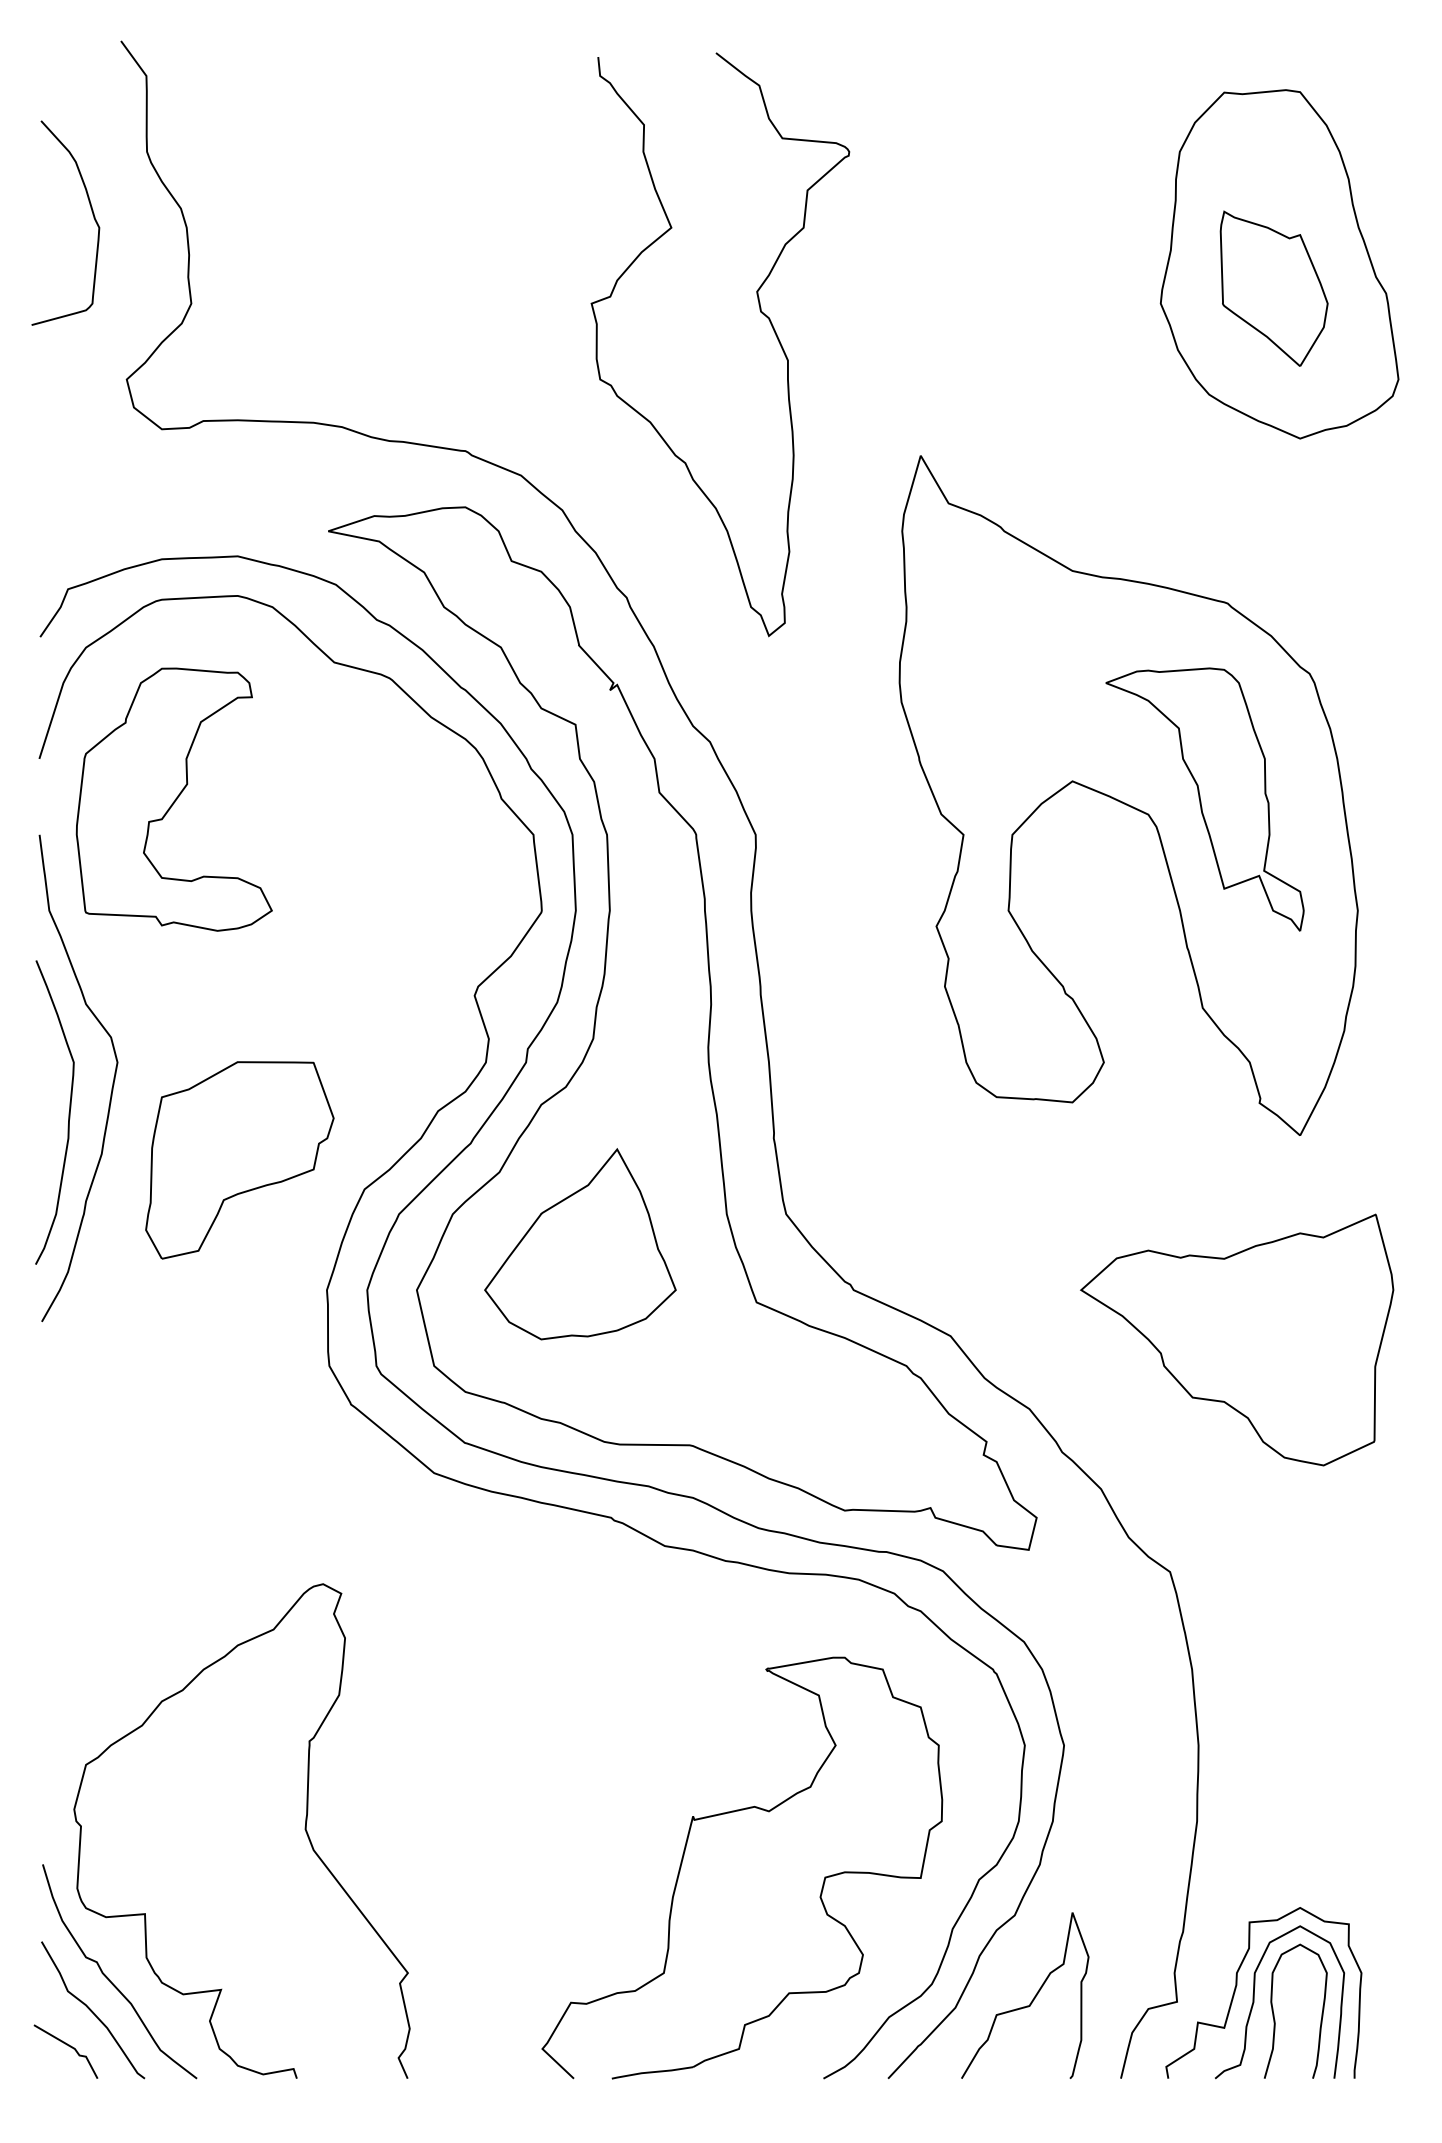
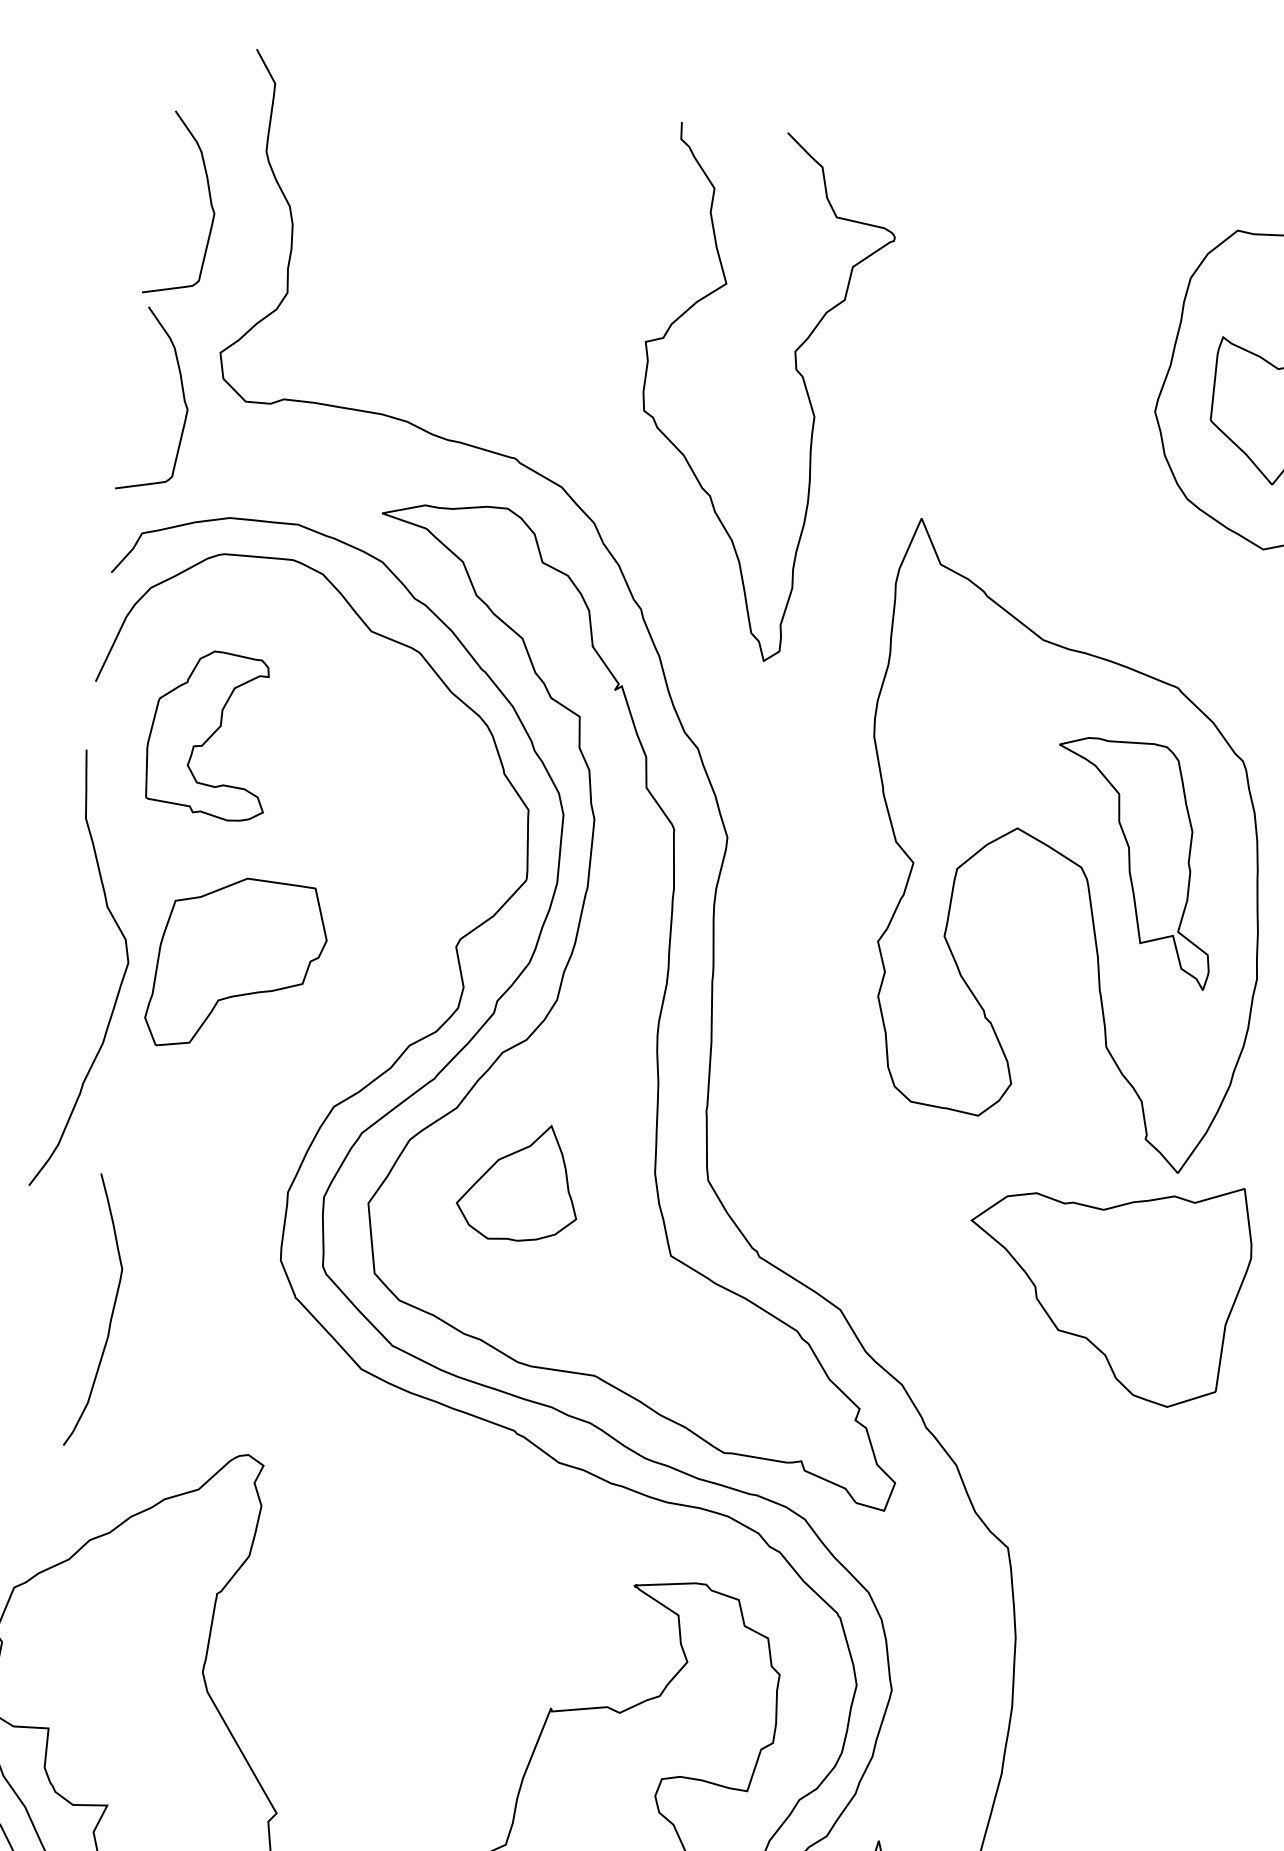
curve: (92, 433) -> (183, 396), added
part: (173, 799) -> (210, 734), size x0.7
curve: (68, 1112) -> (111, 1313), moved
part: (239, 1160) -> (237, 966), moved
part: (580, 1244) -> (520, 1182), size x0.7
part: (1237, 1339) -> (1105, 1283), moved

